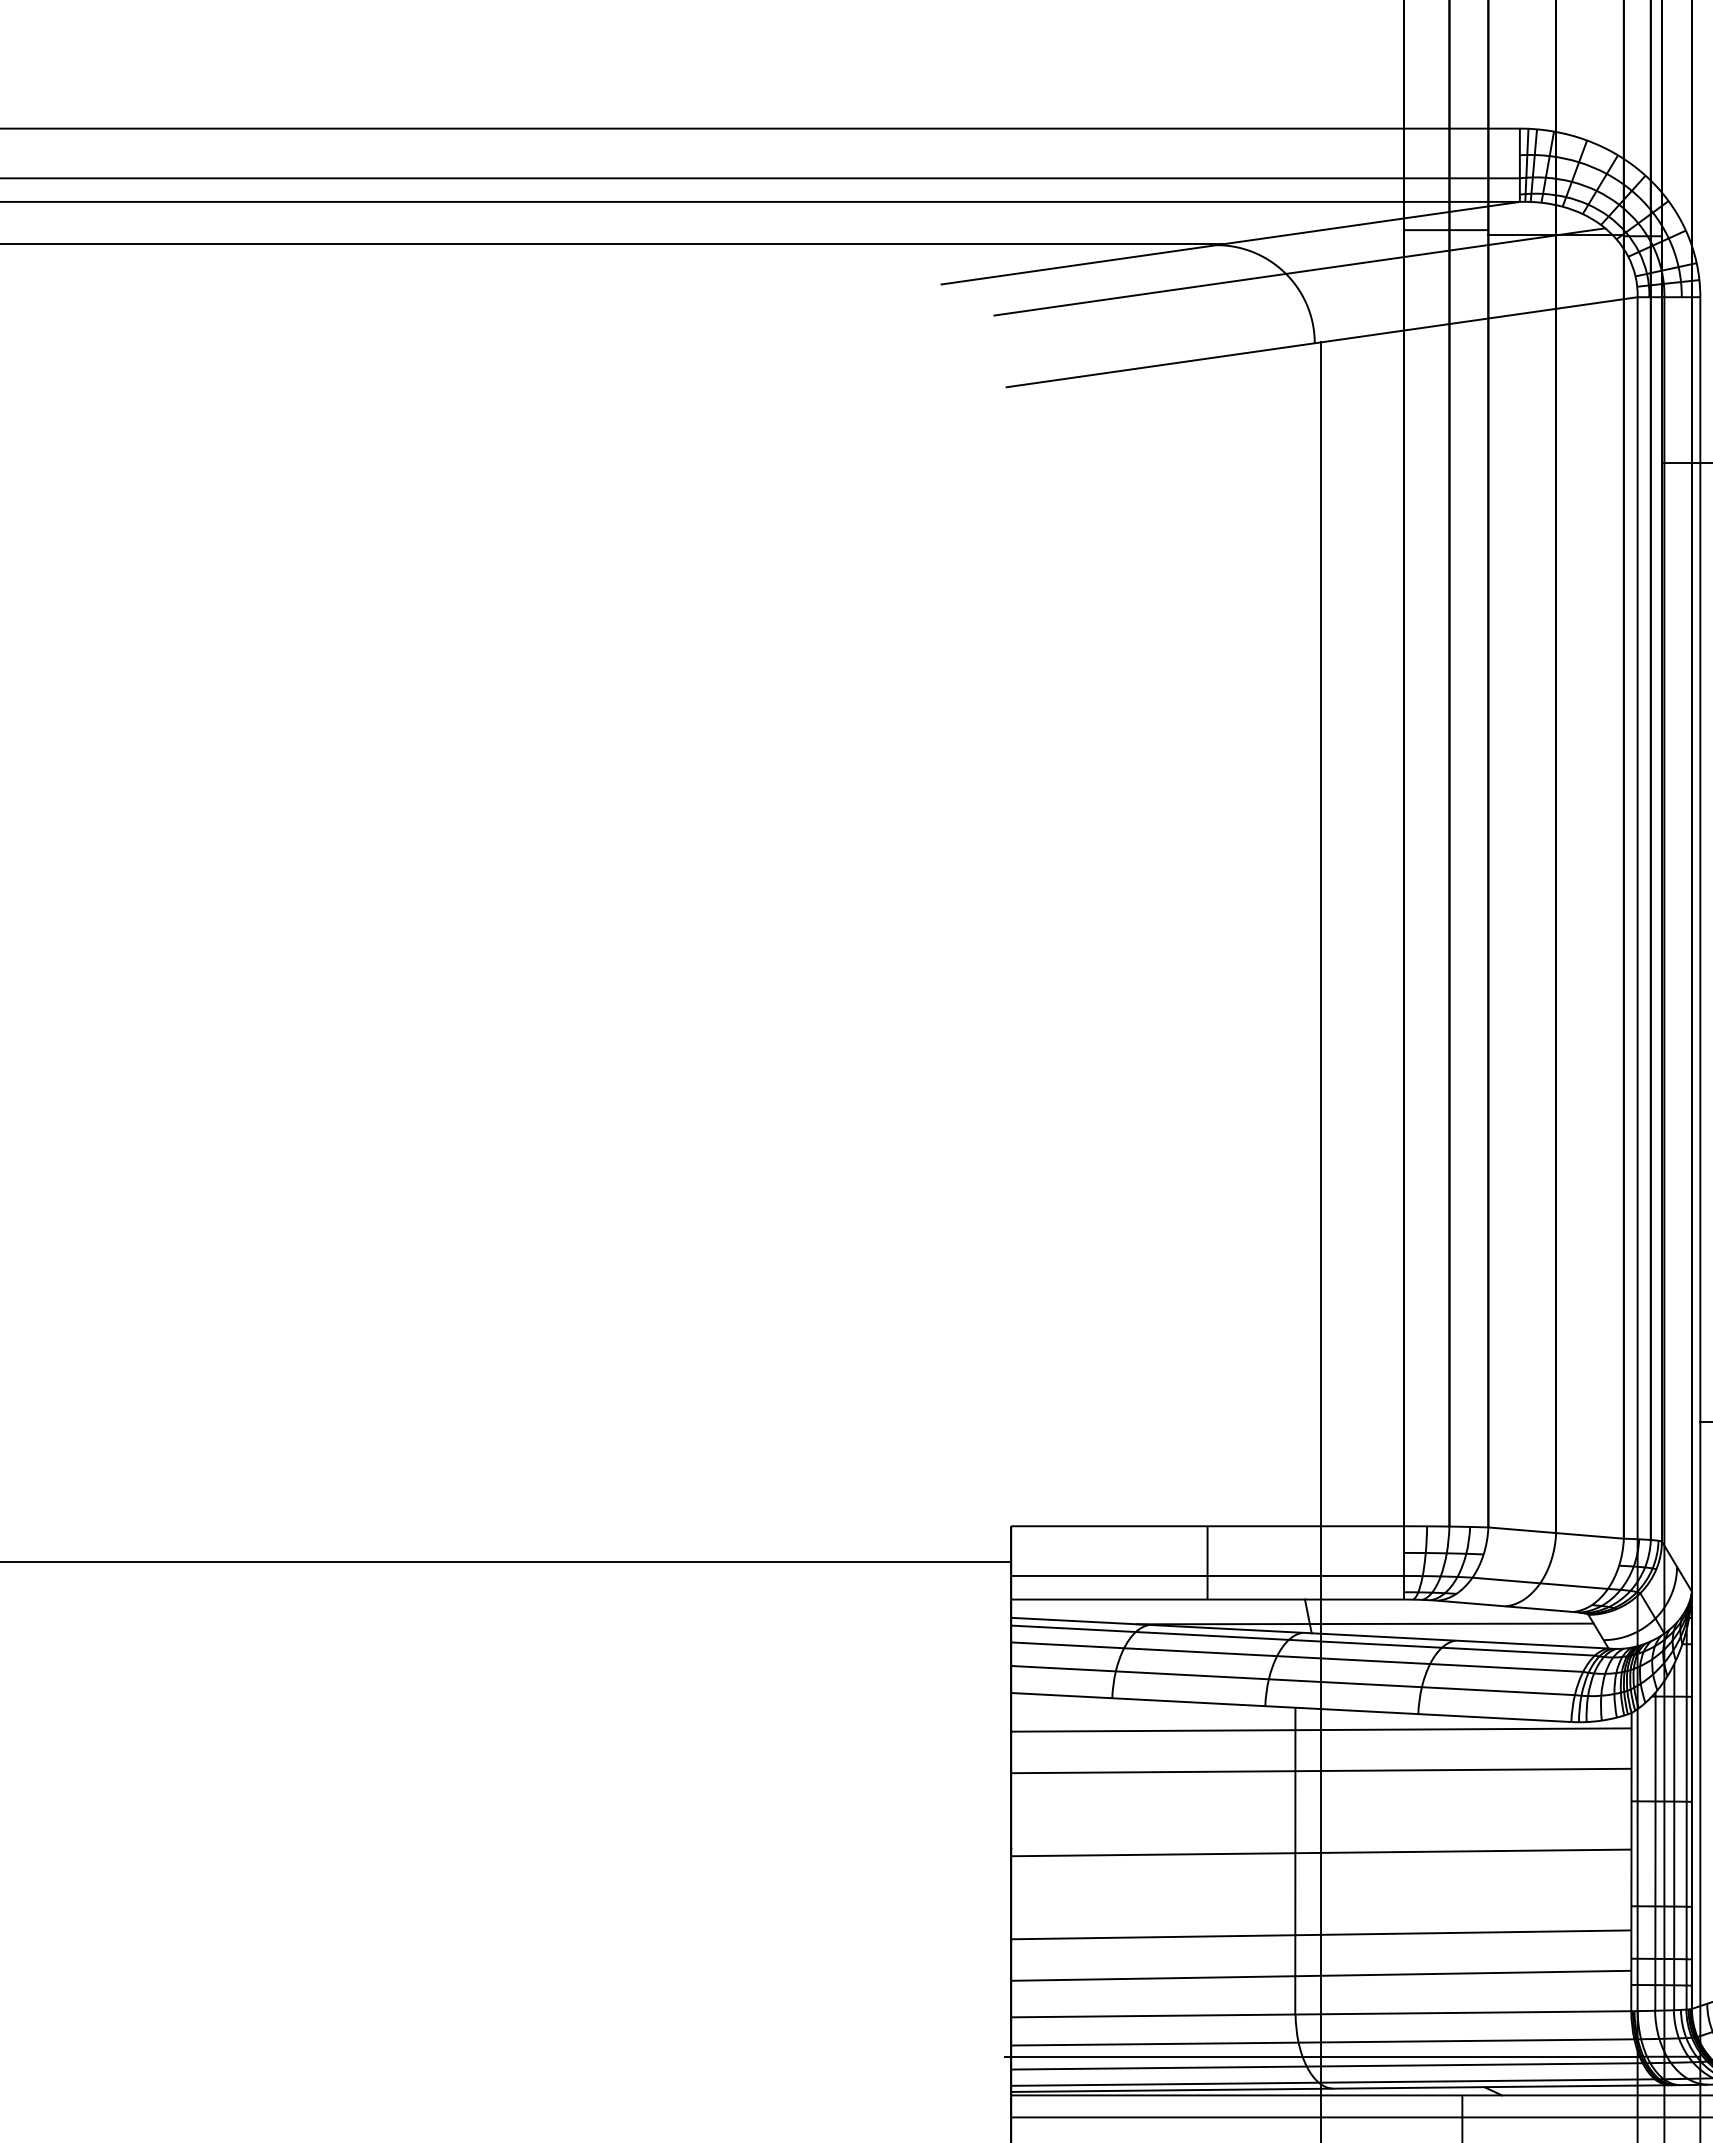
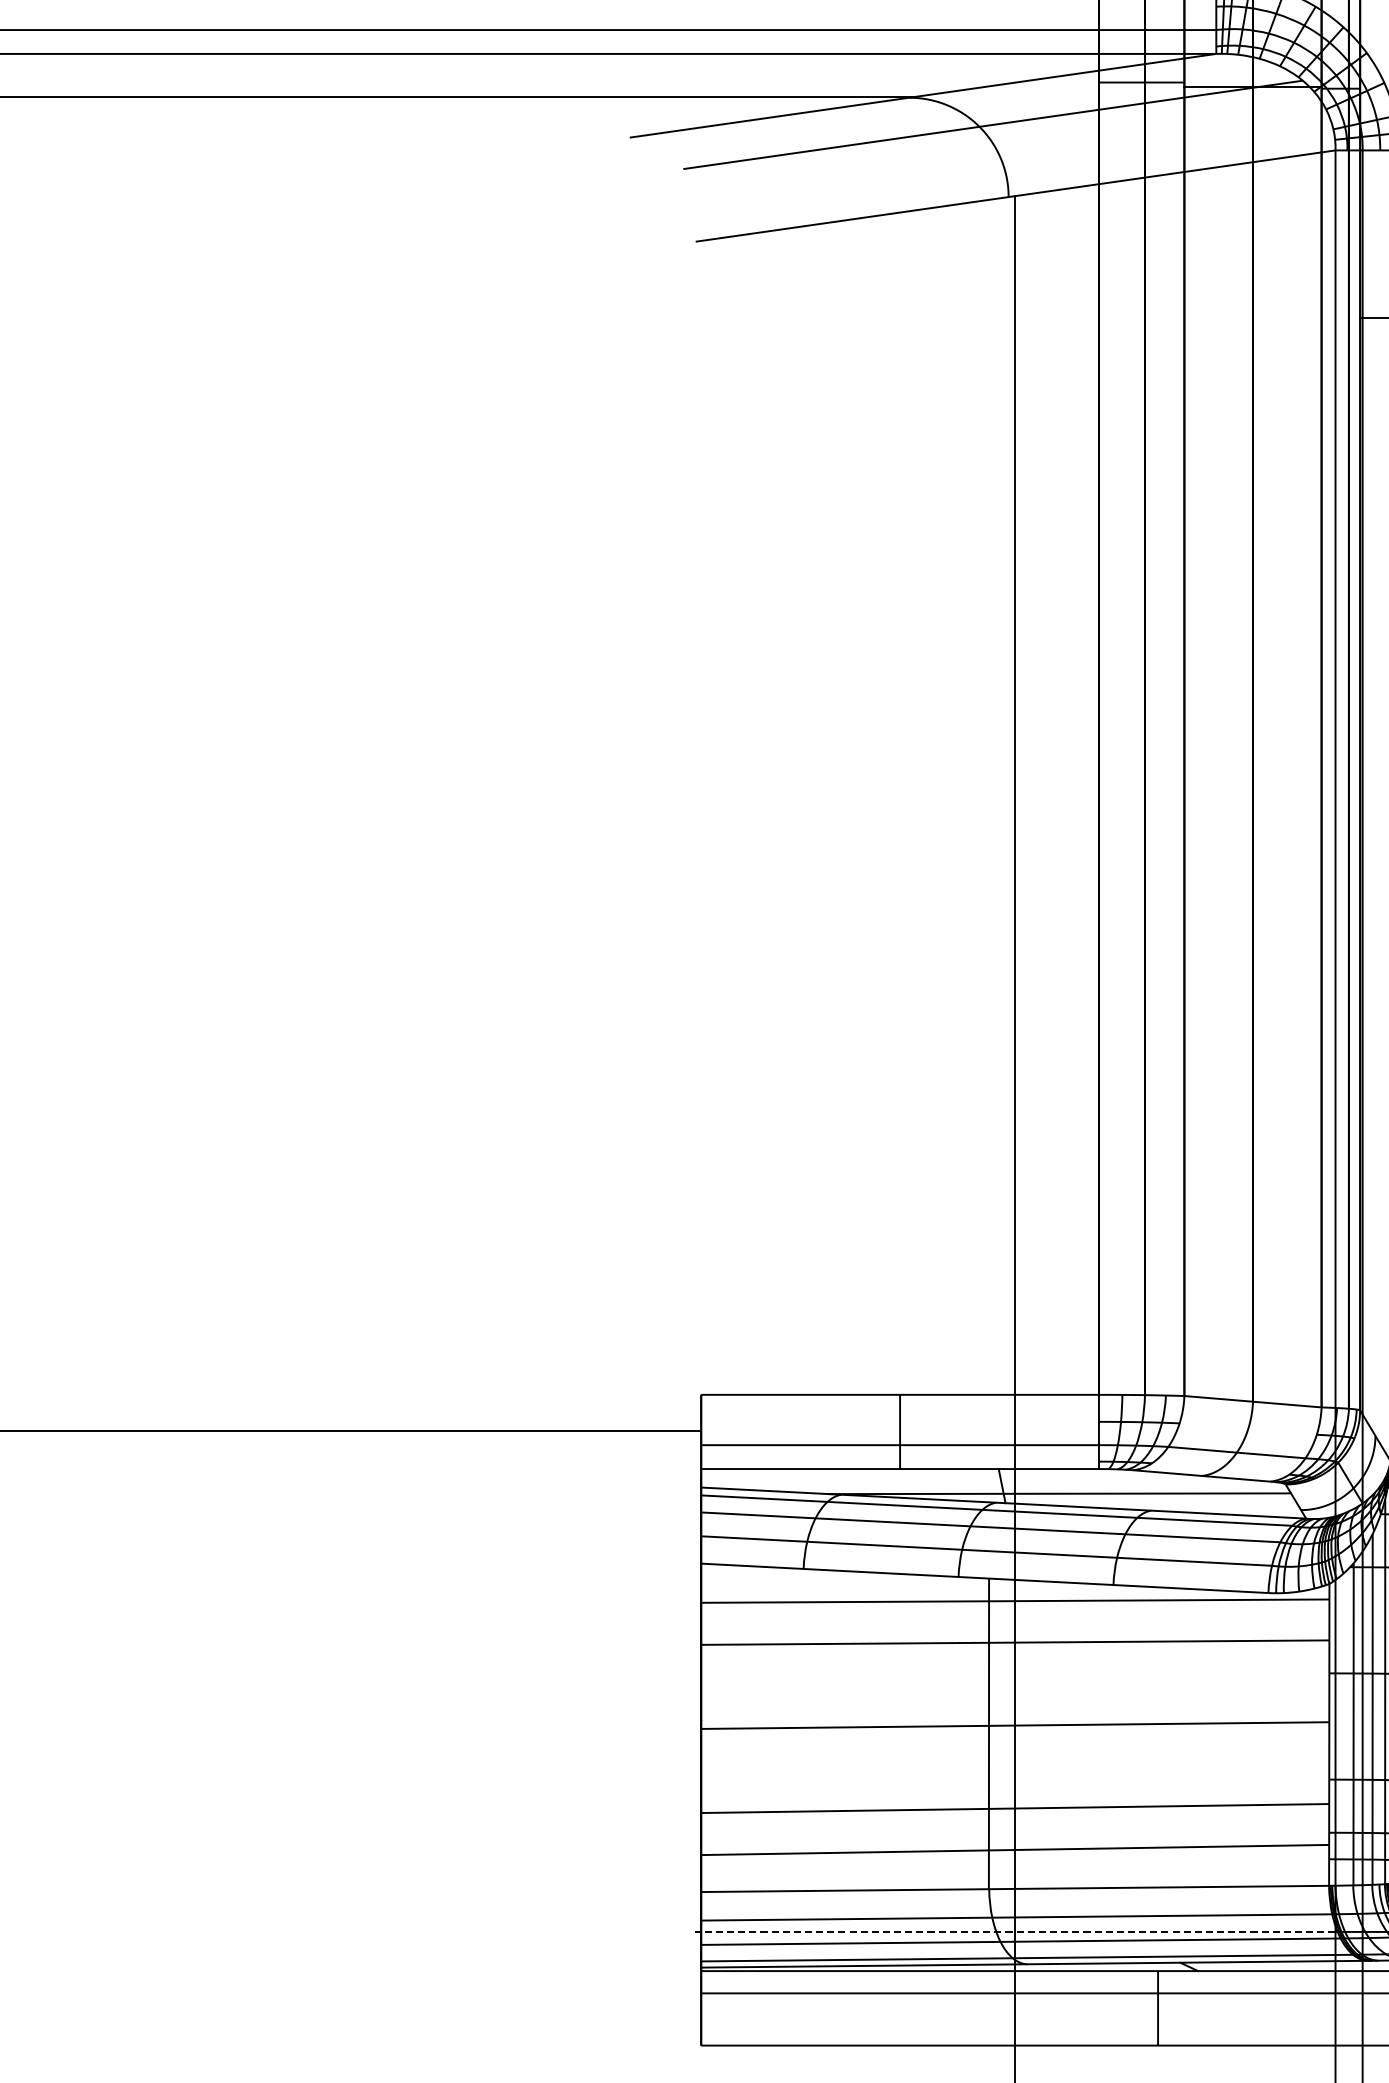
line: (1321, 2056) -> (1015, 1931), solid -> dashed

